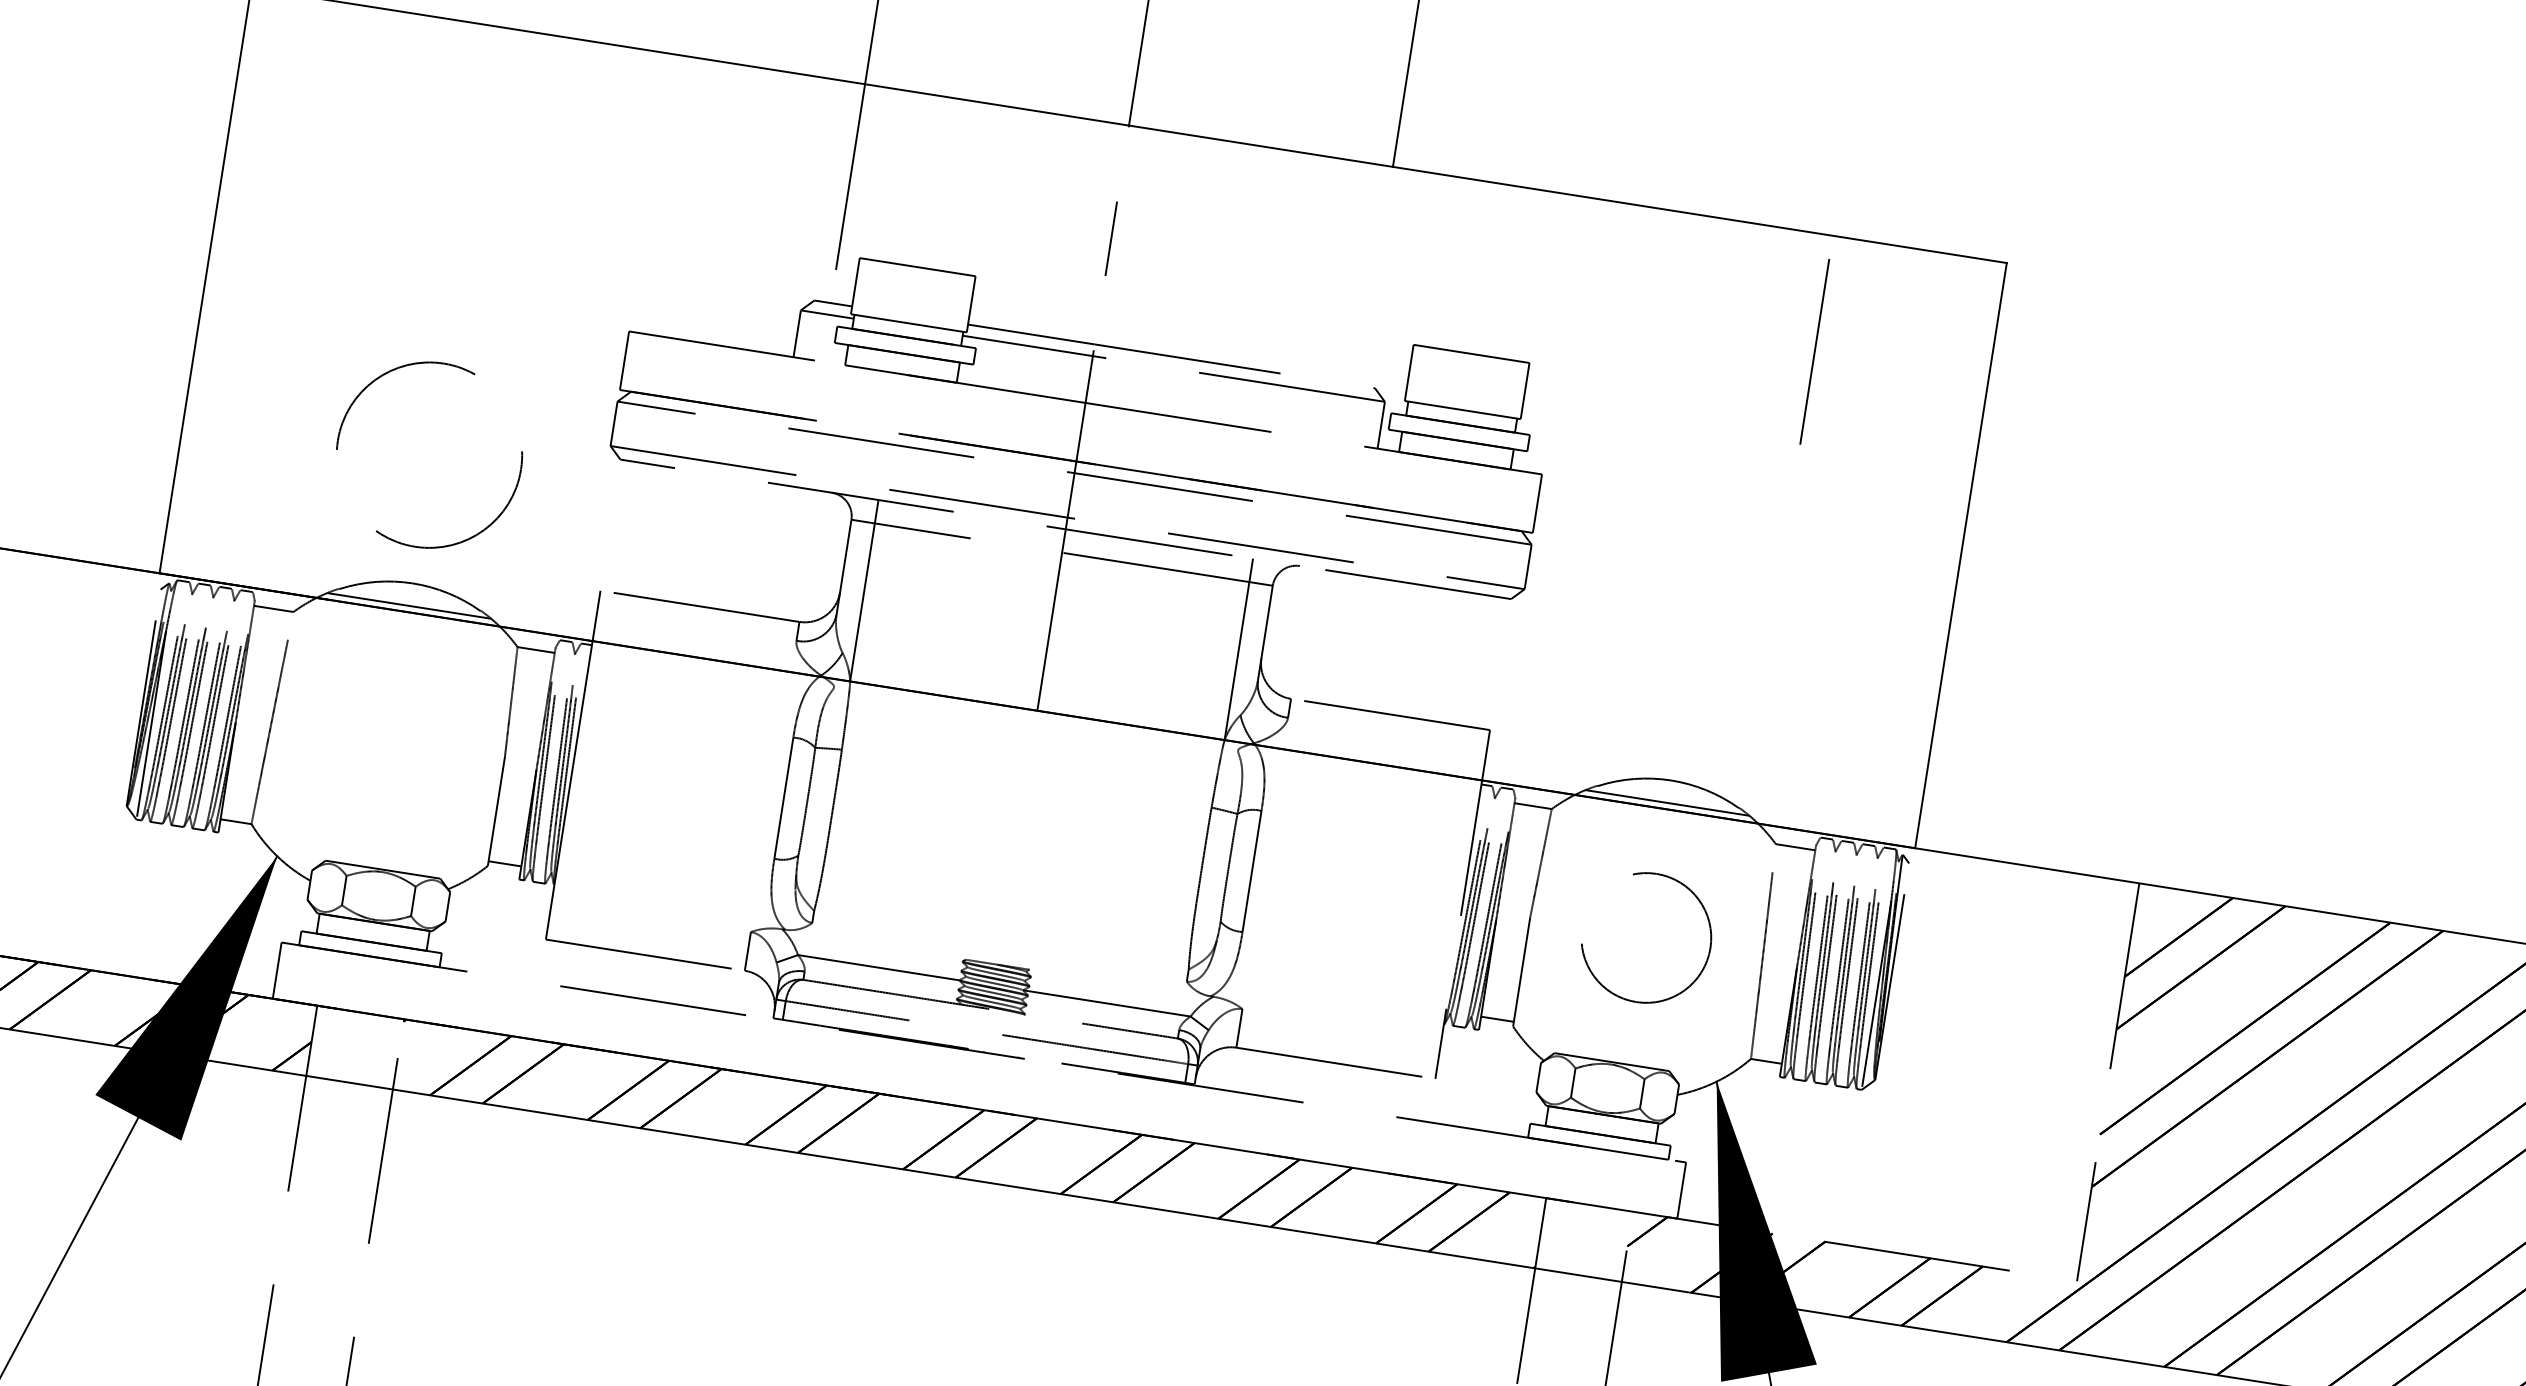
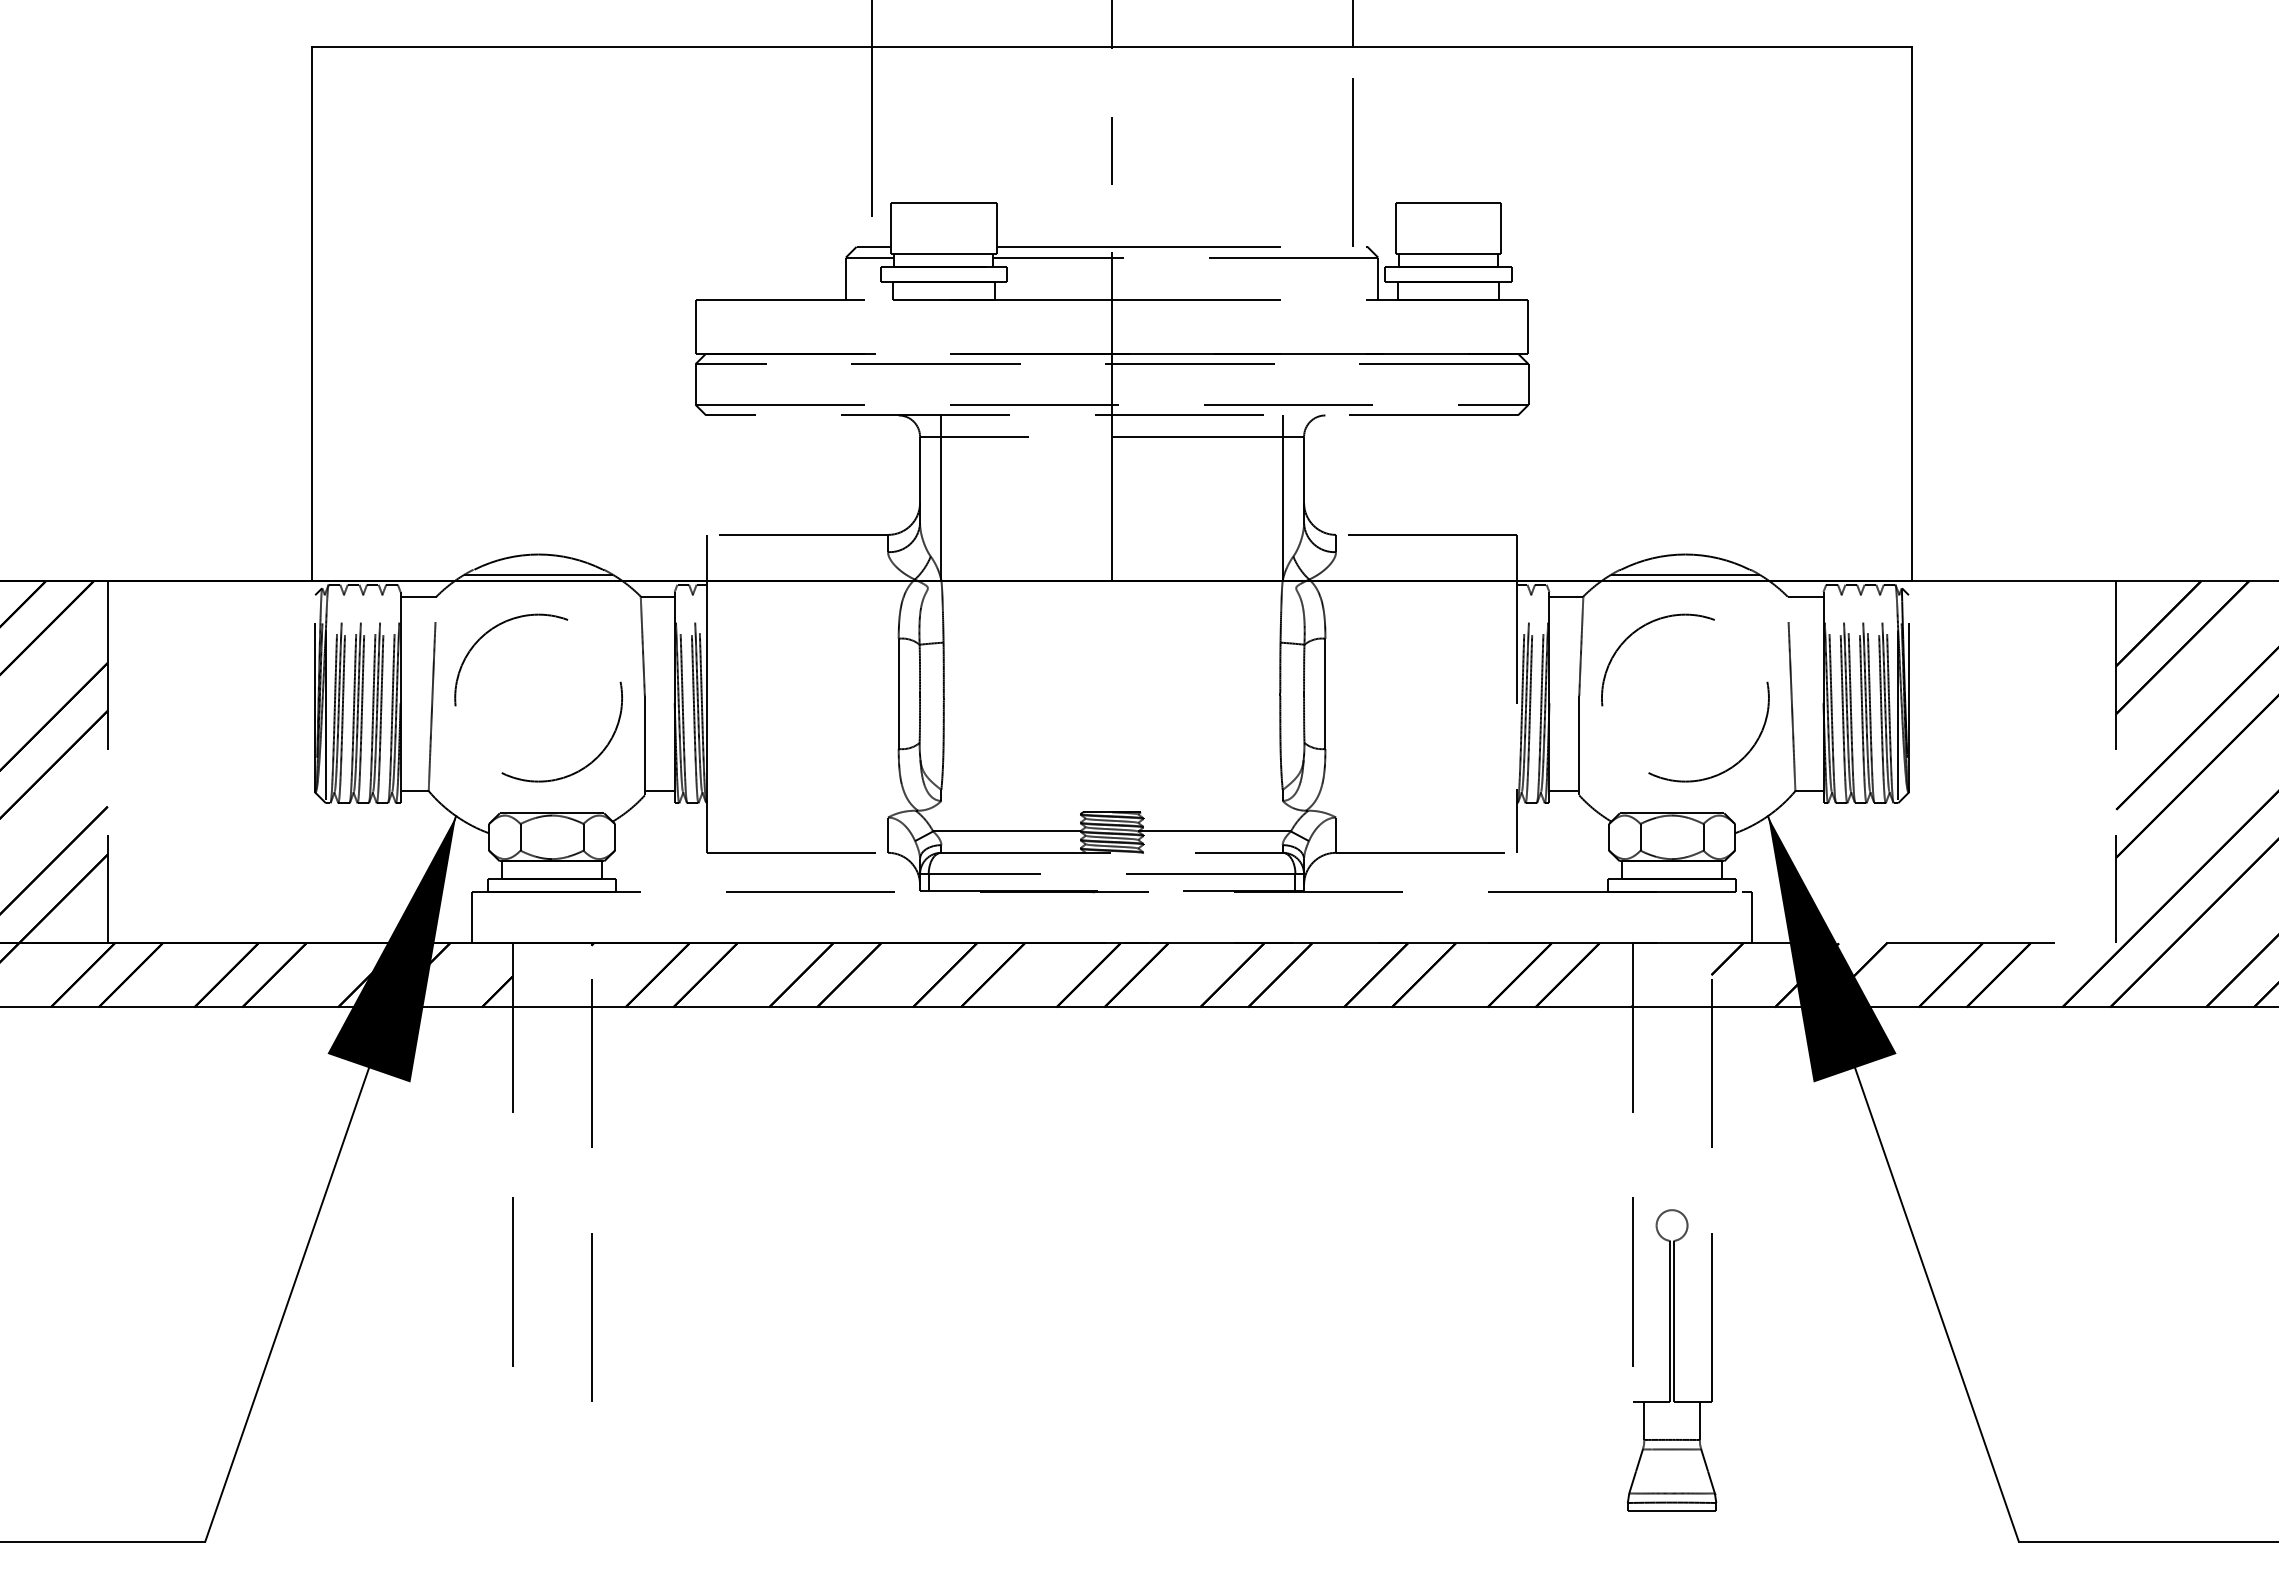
line: (1814, 352) -> (1352, 162), moved
circle: (429, 454) -> (538, 697), moved
circle: (1646, 937) -> (1685, 697), size x1.43

